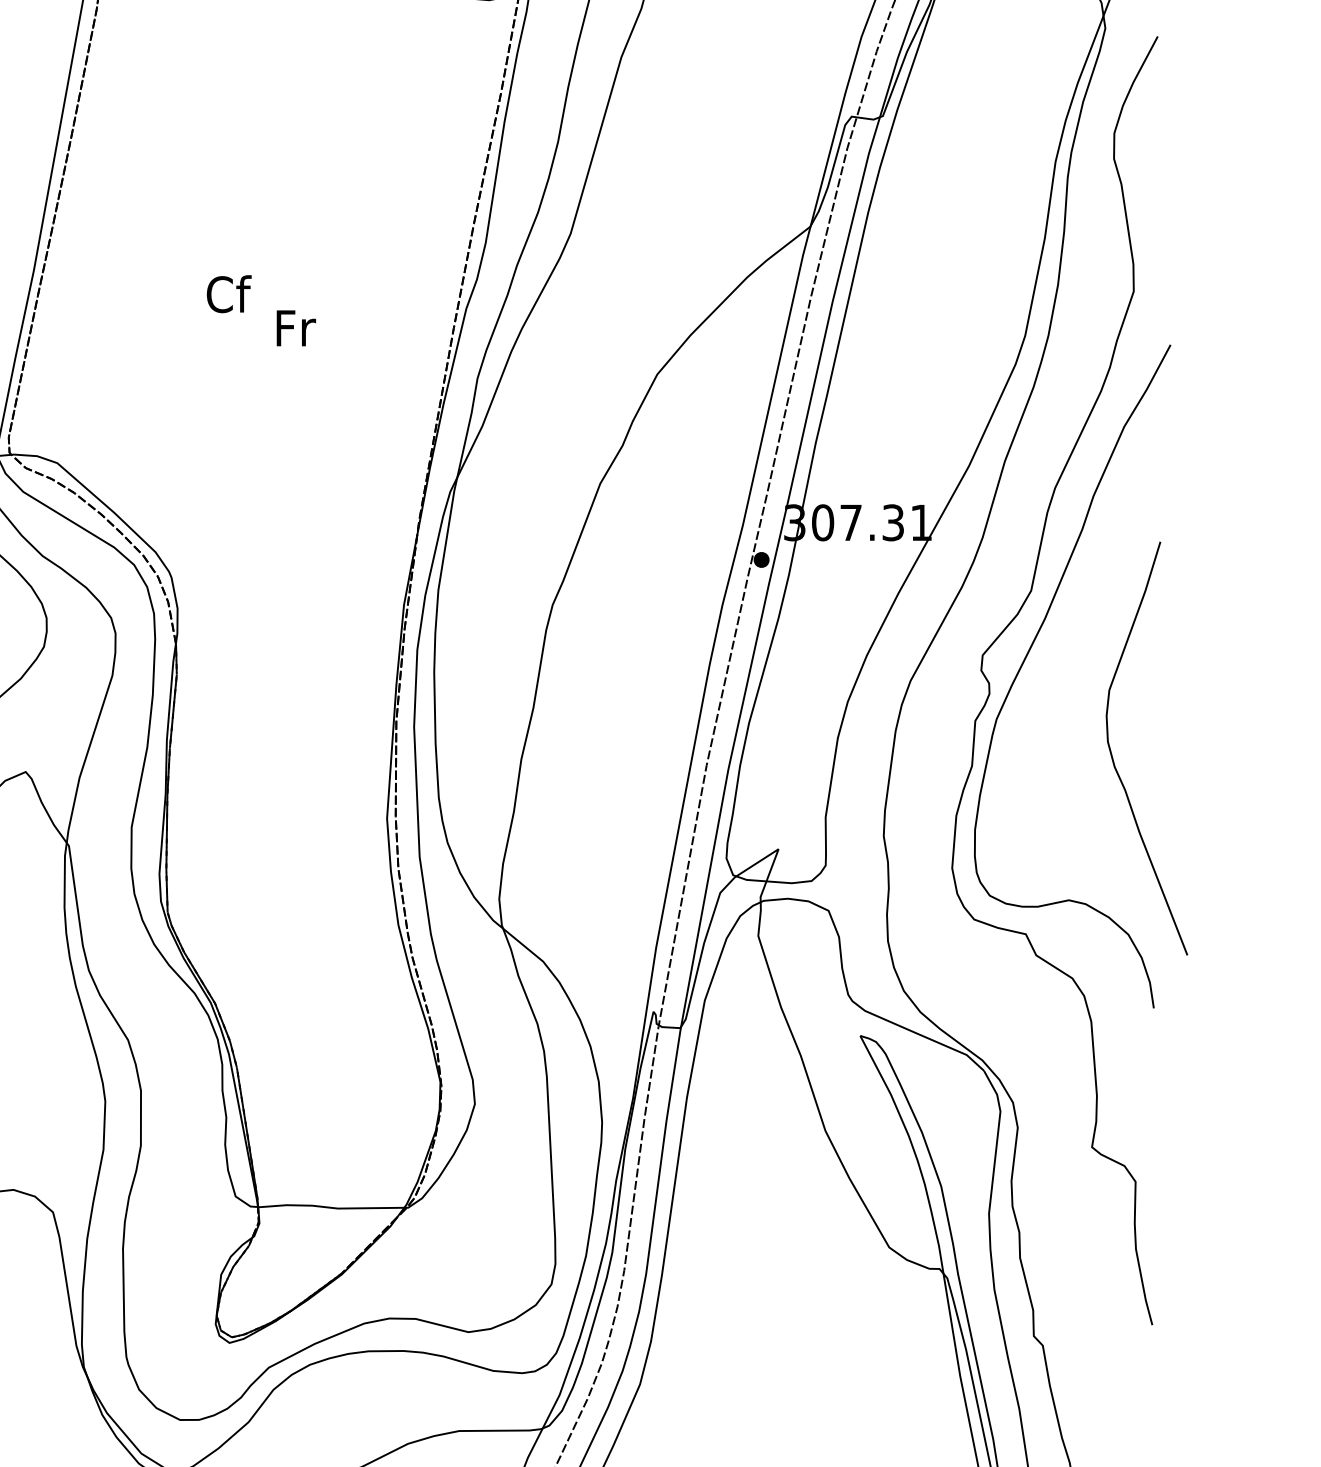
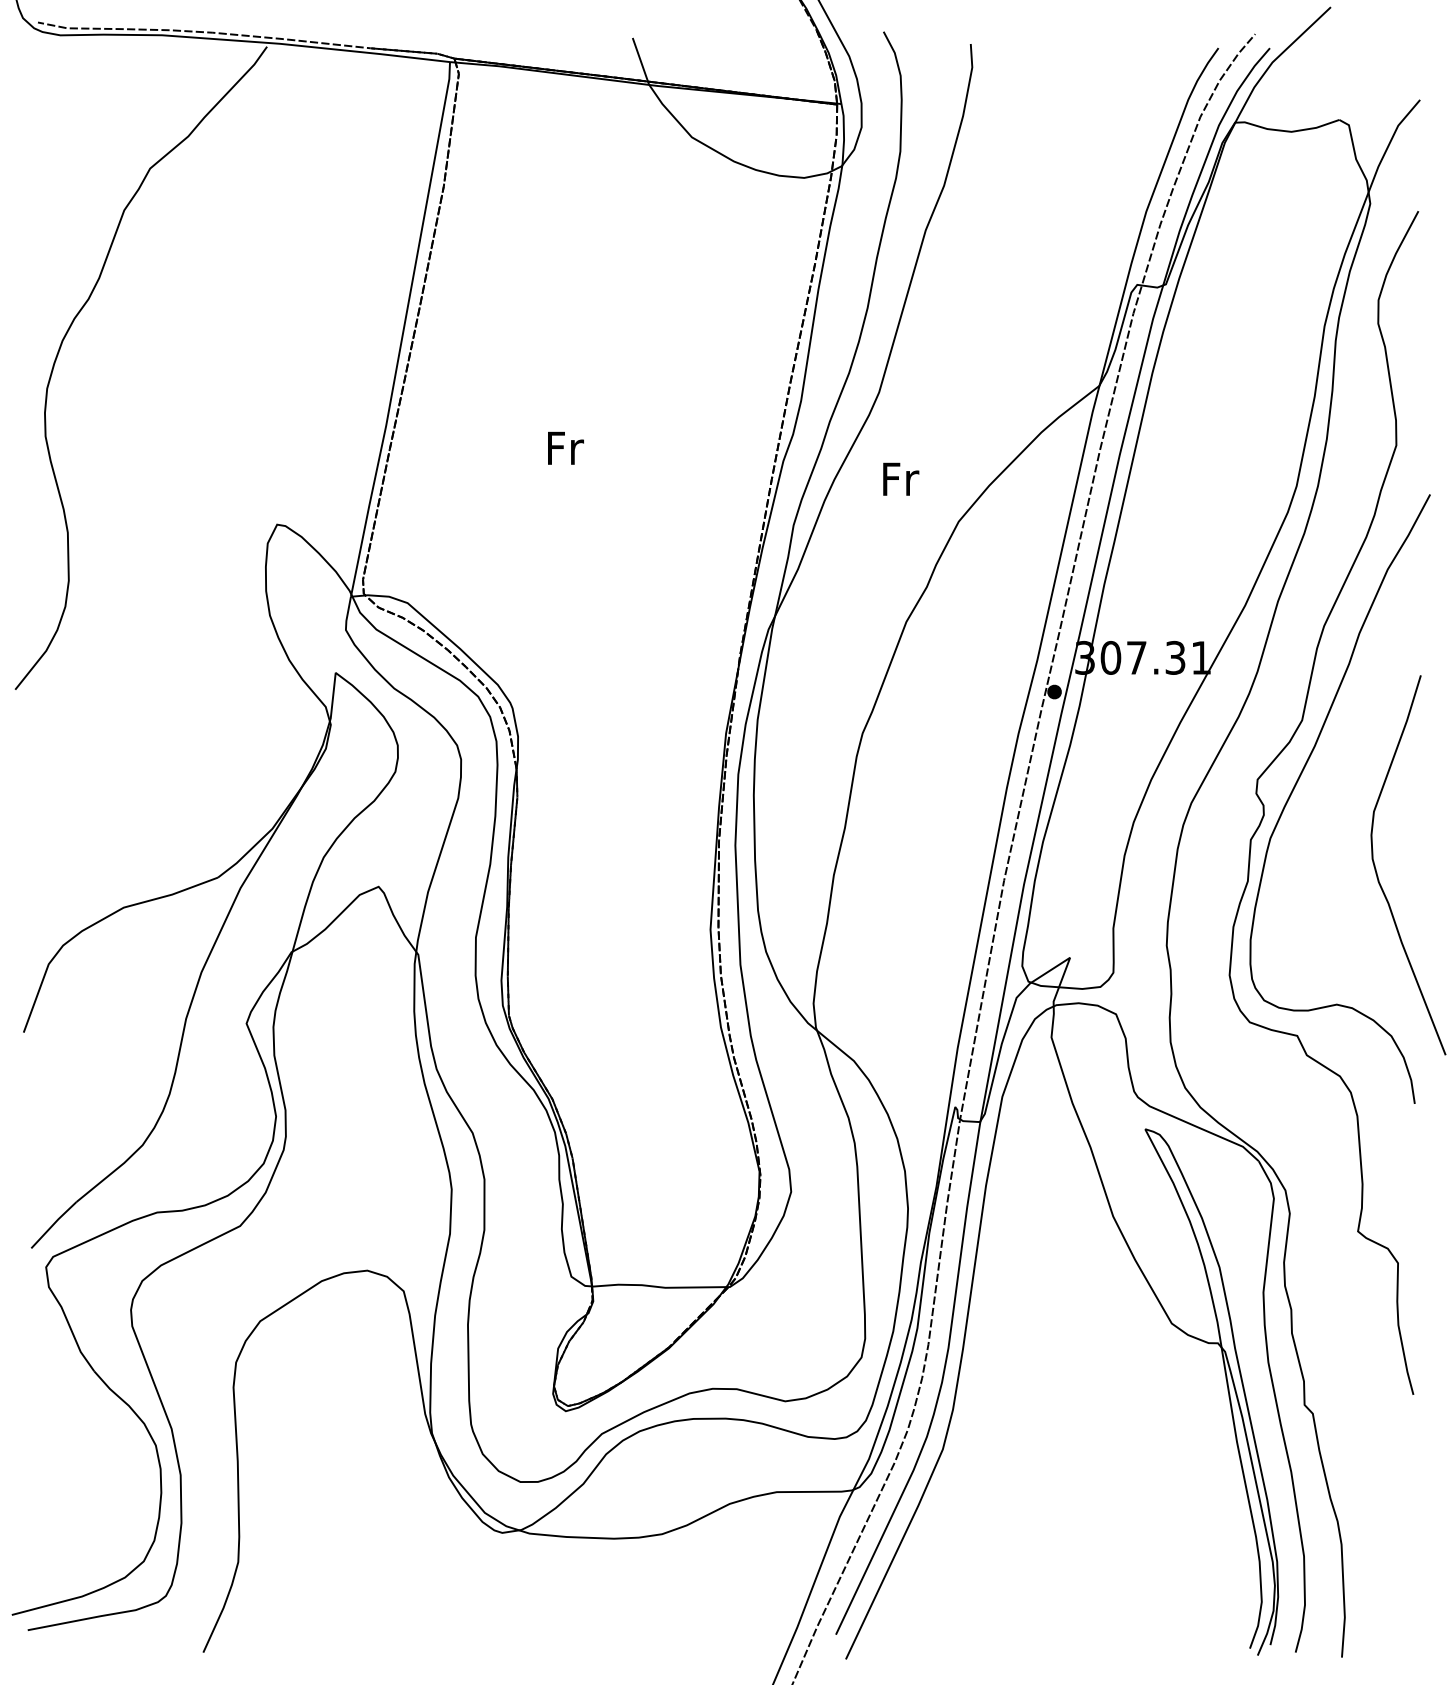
text: (229, 293) -> (565, 447), Cf -> Fr
text: (296, 327) -> (901, 478), moved

